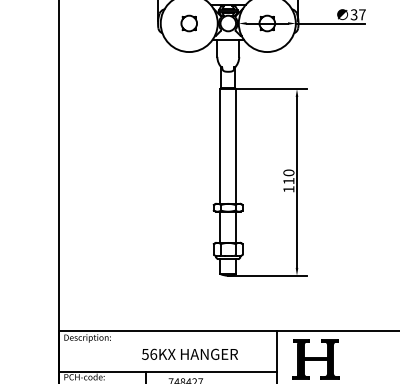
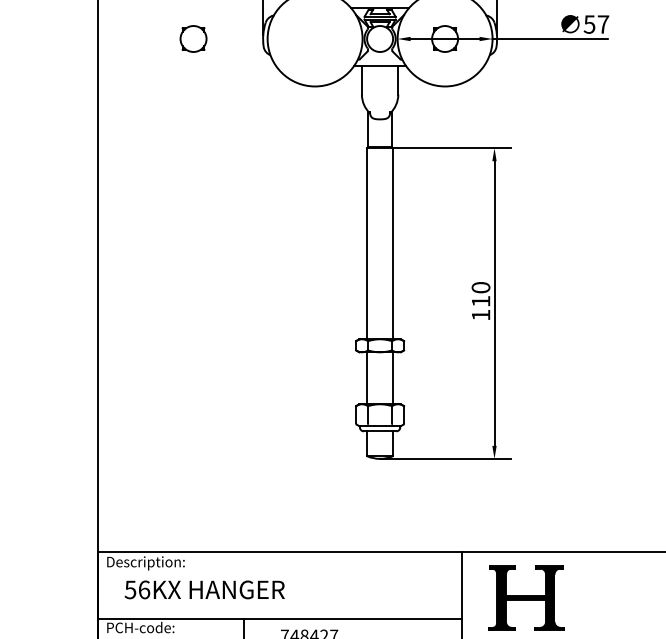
text: (354, 14) -> (590, 23), 37 -> 57
part: (188, 23) -> (192, 38), moved
text: (189, 353) -> (203, 588), moved

